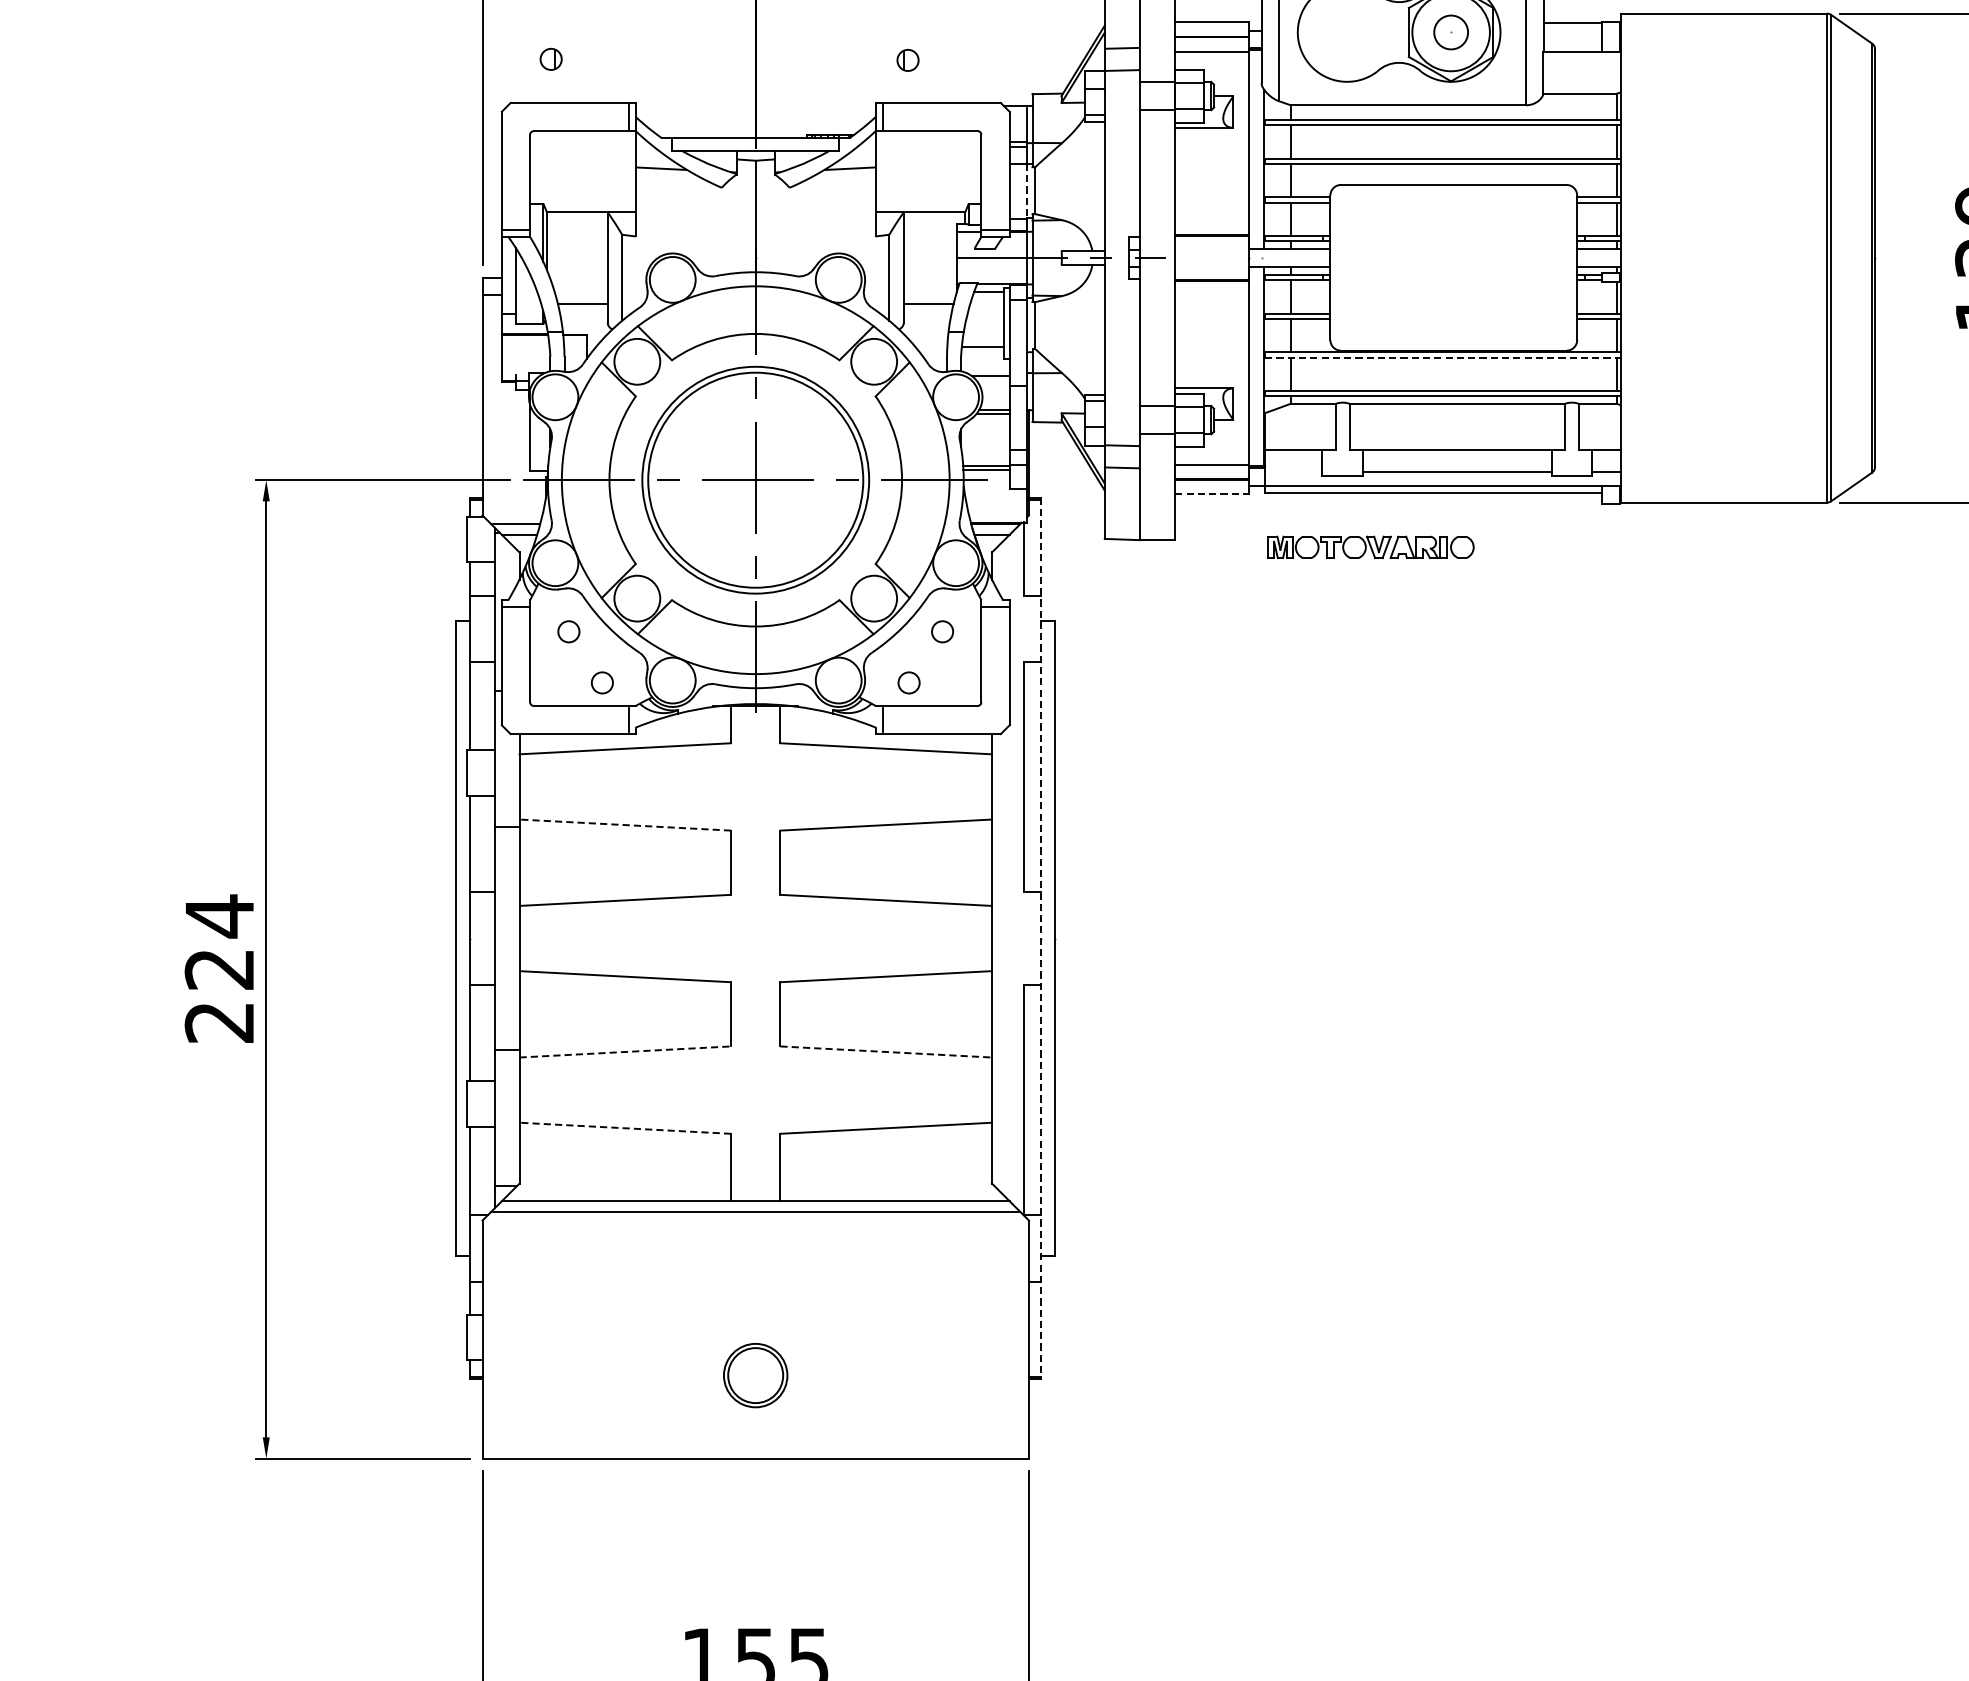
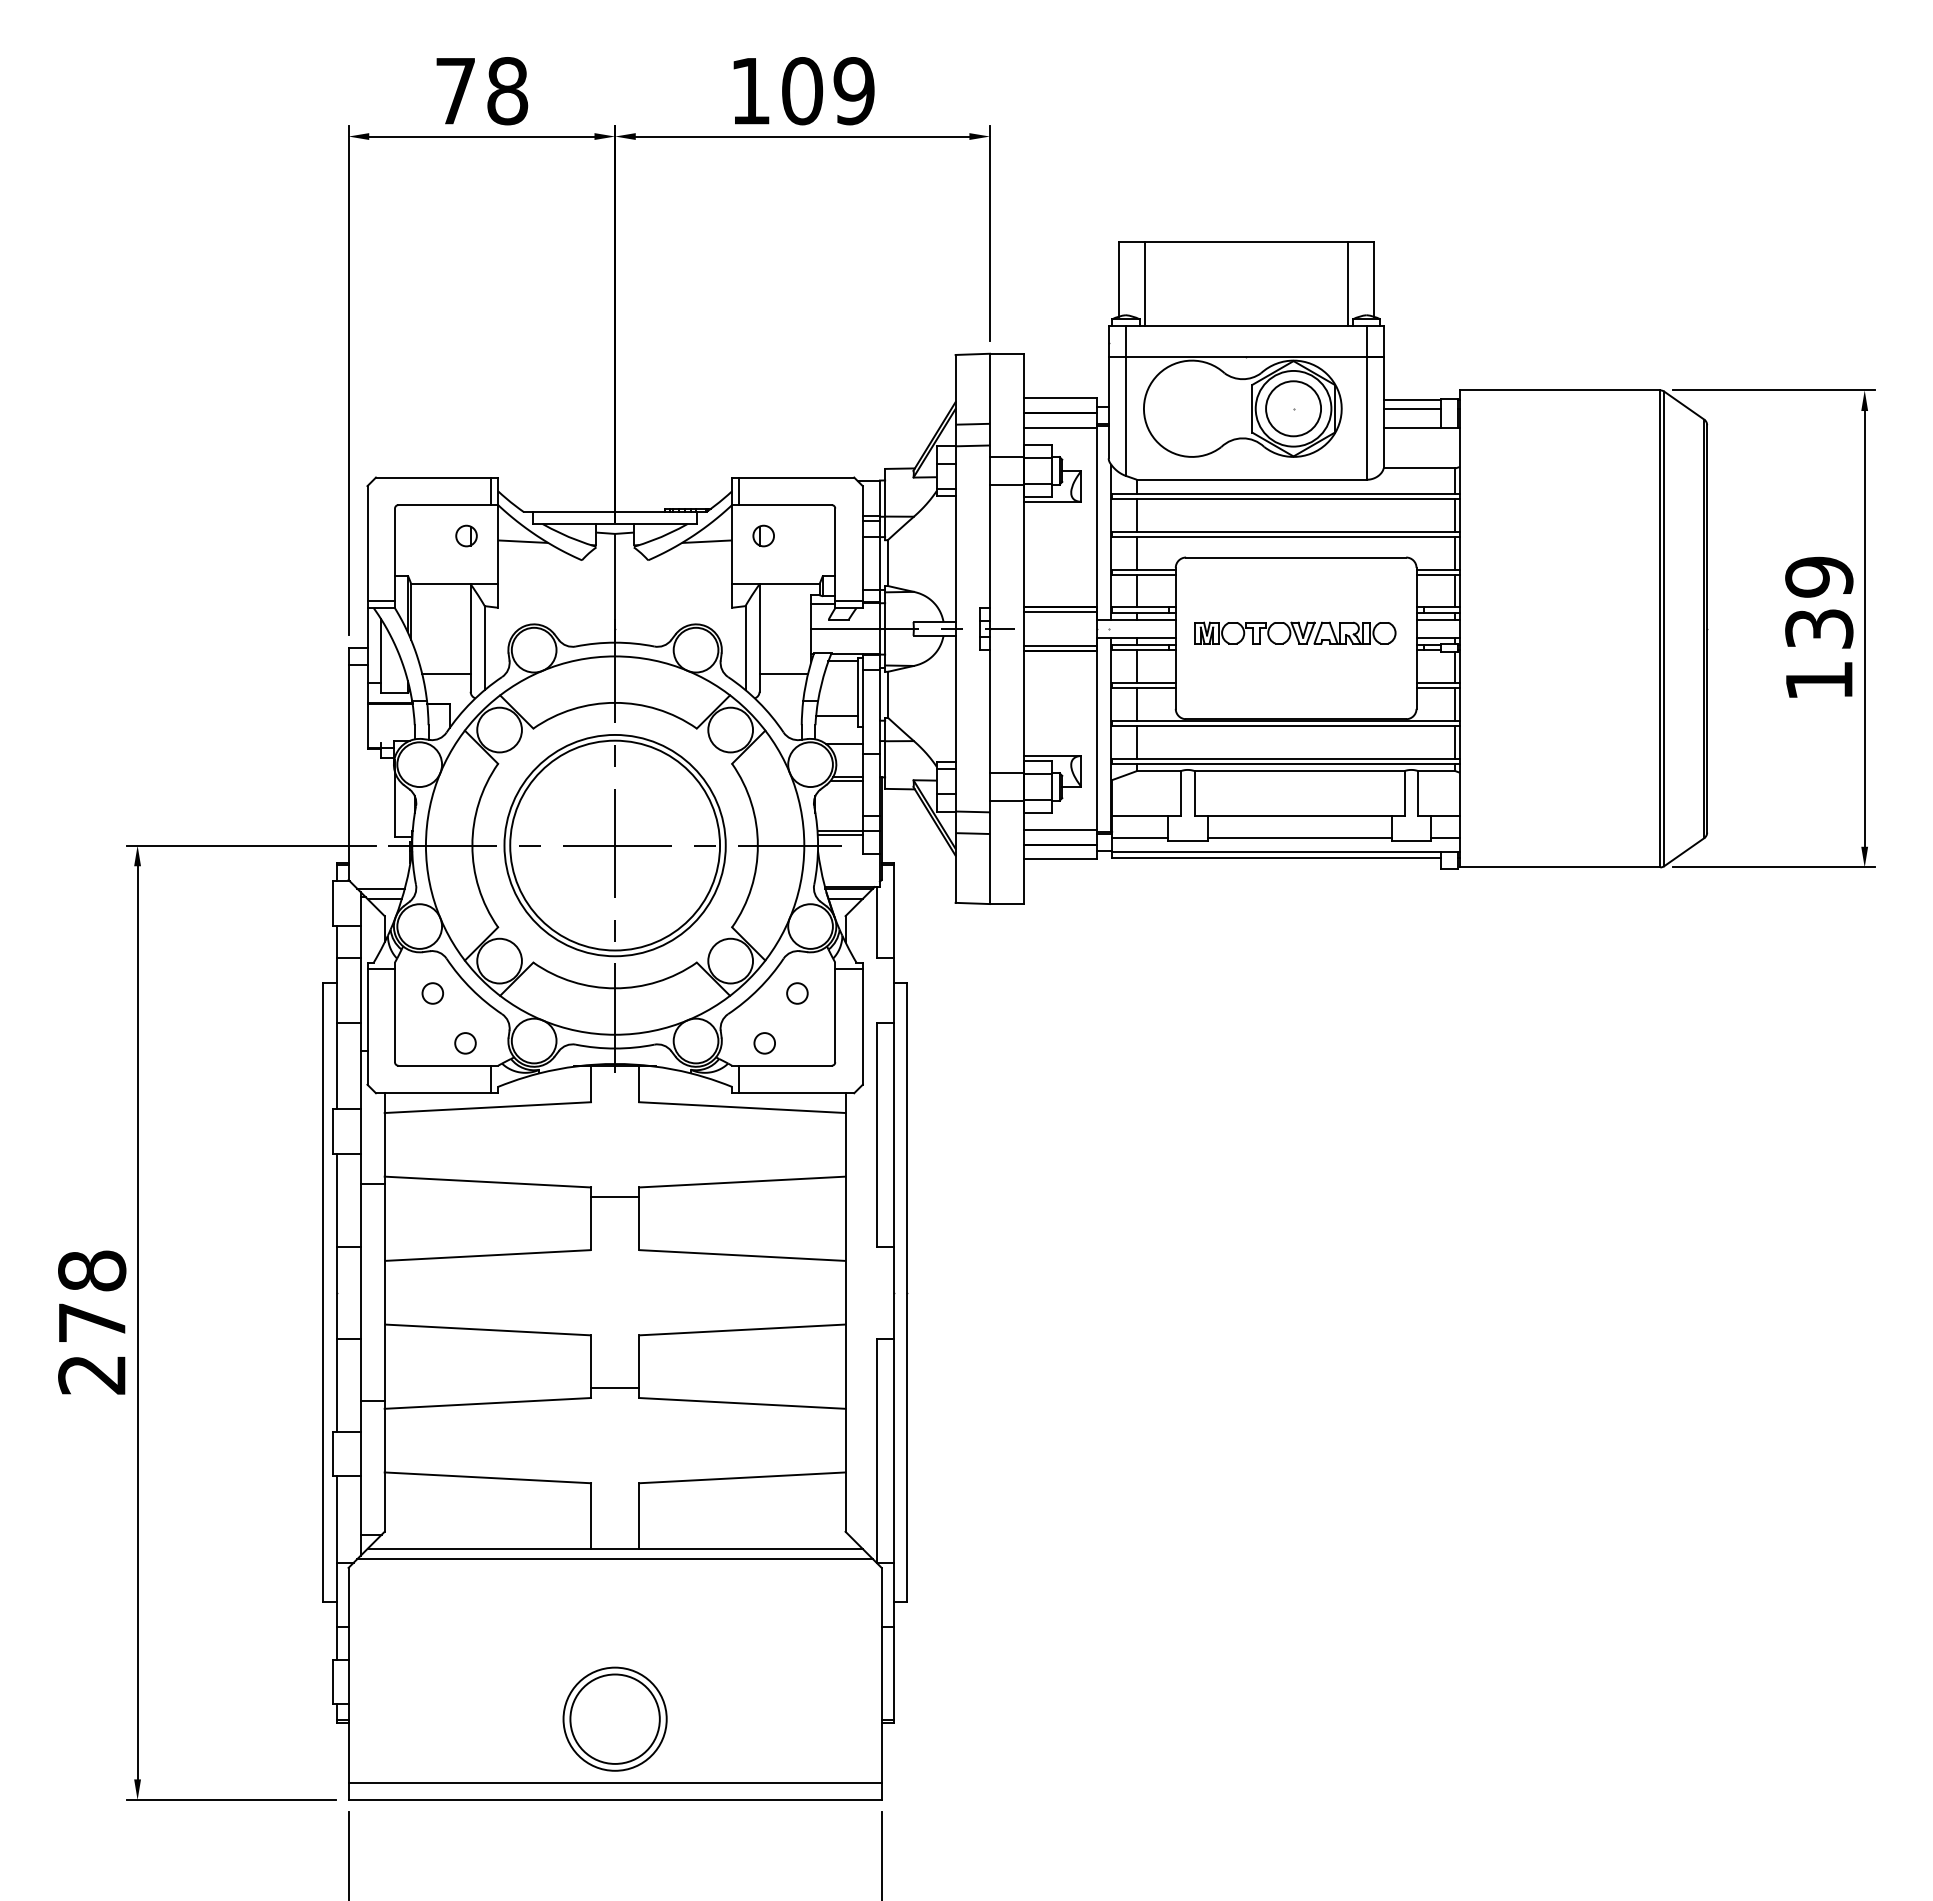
circle: (1451, 32) -> (1293, 408), size x1.67
line: (1572, 32) -> (1411, 408), added
part: (551, 58) -> (466, 535), moved
part: (907, 59) -> (763, 535), moved
line: (1026, 191) -> (879, 563), dashed -> solid
line: (1212, 240) -> (1060, 611), added
line: (1212, 275) -> (1060, 645), added
line: (1442, 358) -> (1285, 726), dashed -> solid
line: (1294, 471) -> (1140, 837), added
line: (1213, 494) -> (1061, 859), dashed -> solid
part: (1371, 546) -> (1295, 632), moved
line: (624, 825) -> (487, 1182), dashed -> solid
line: (756, 840) -> (615, 1197), added
line: (1041, 938) -> (893, 1292), dashed -> solid
text: (220, 941) -> (92, 1295), 224 -> 278
line: (756, 1036) -> (615, 1388), added
line: (625, 1052) -> (488, 1403), dashed -> solid
line: (886, 1052) -> (742, 1403), dashed -> solid
line: (624, 1127) -> (487, 1477), dashed -> solid
part: (755, 1374) -> (614, 1718), size x1.67
line: (755, 1440) -> (614, 1782), added

